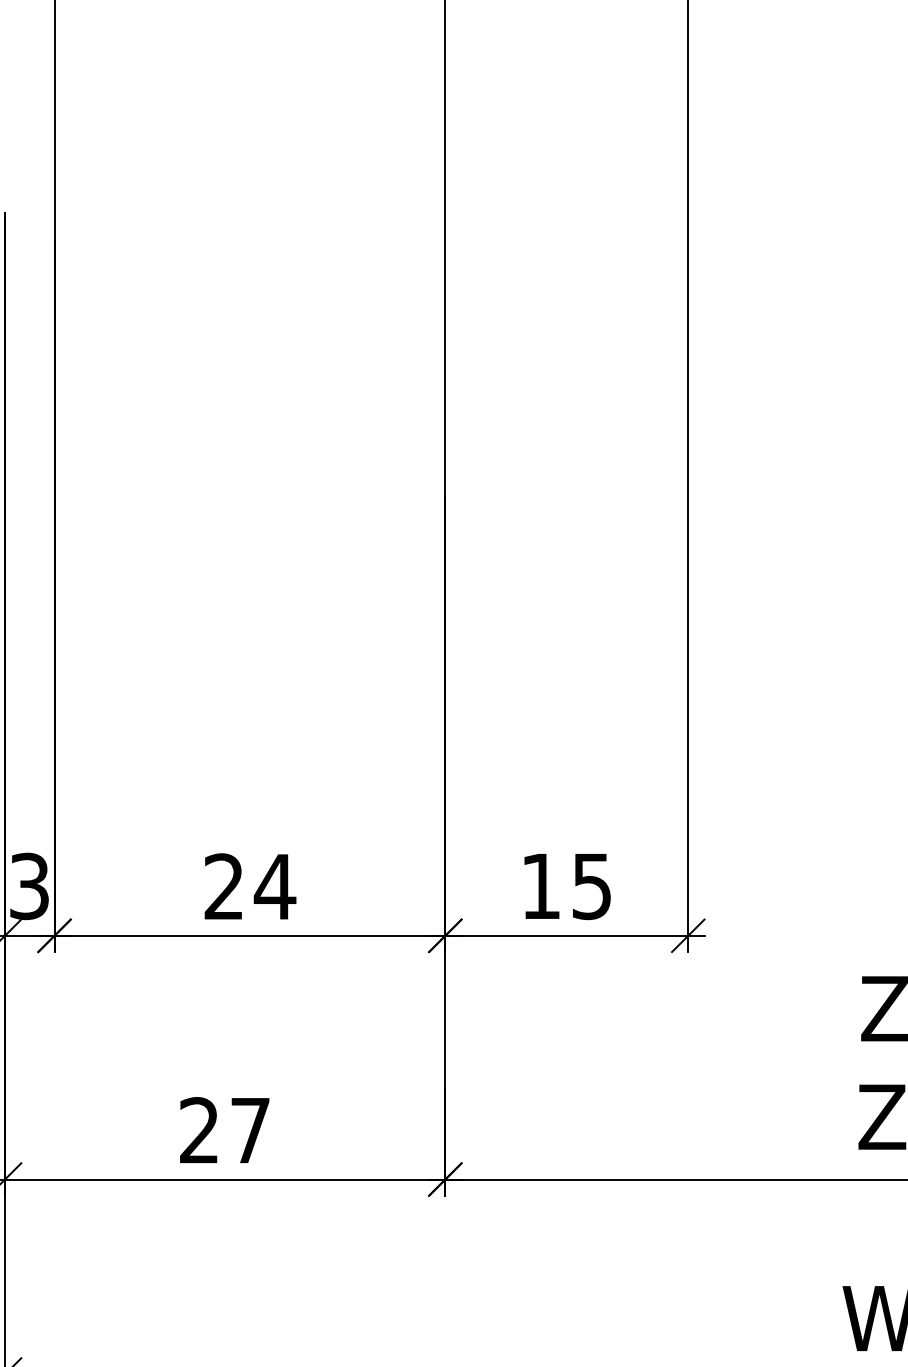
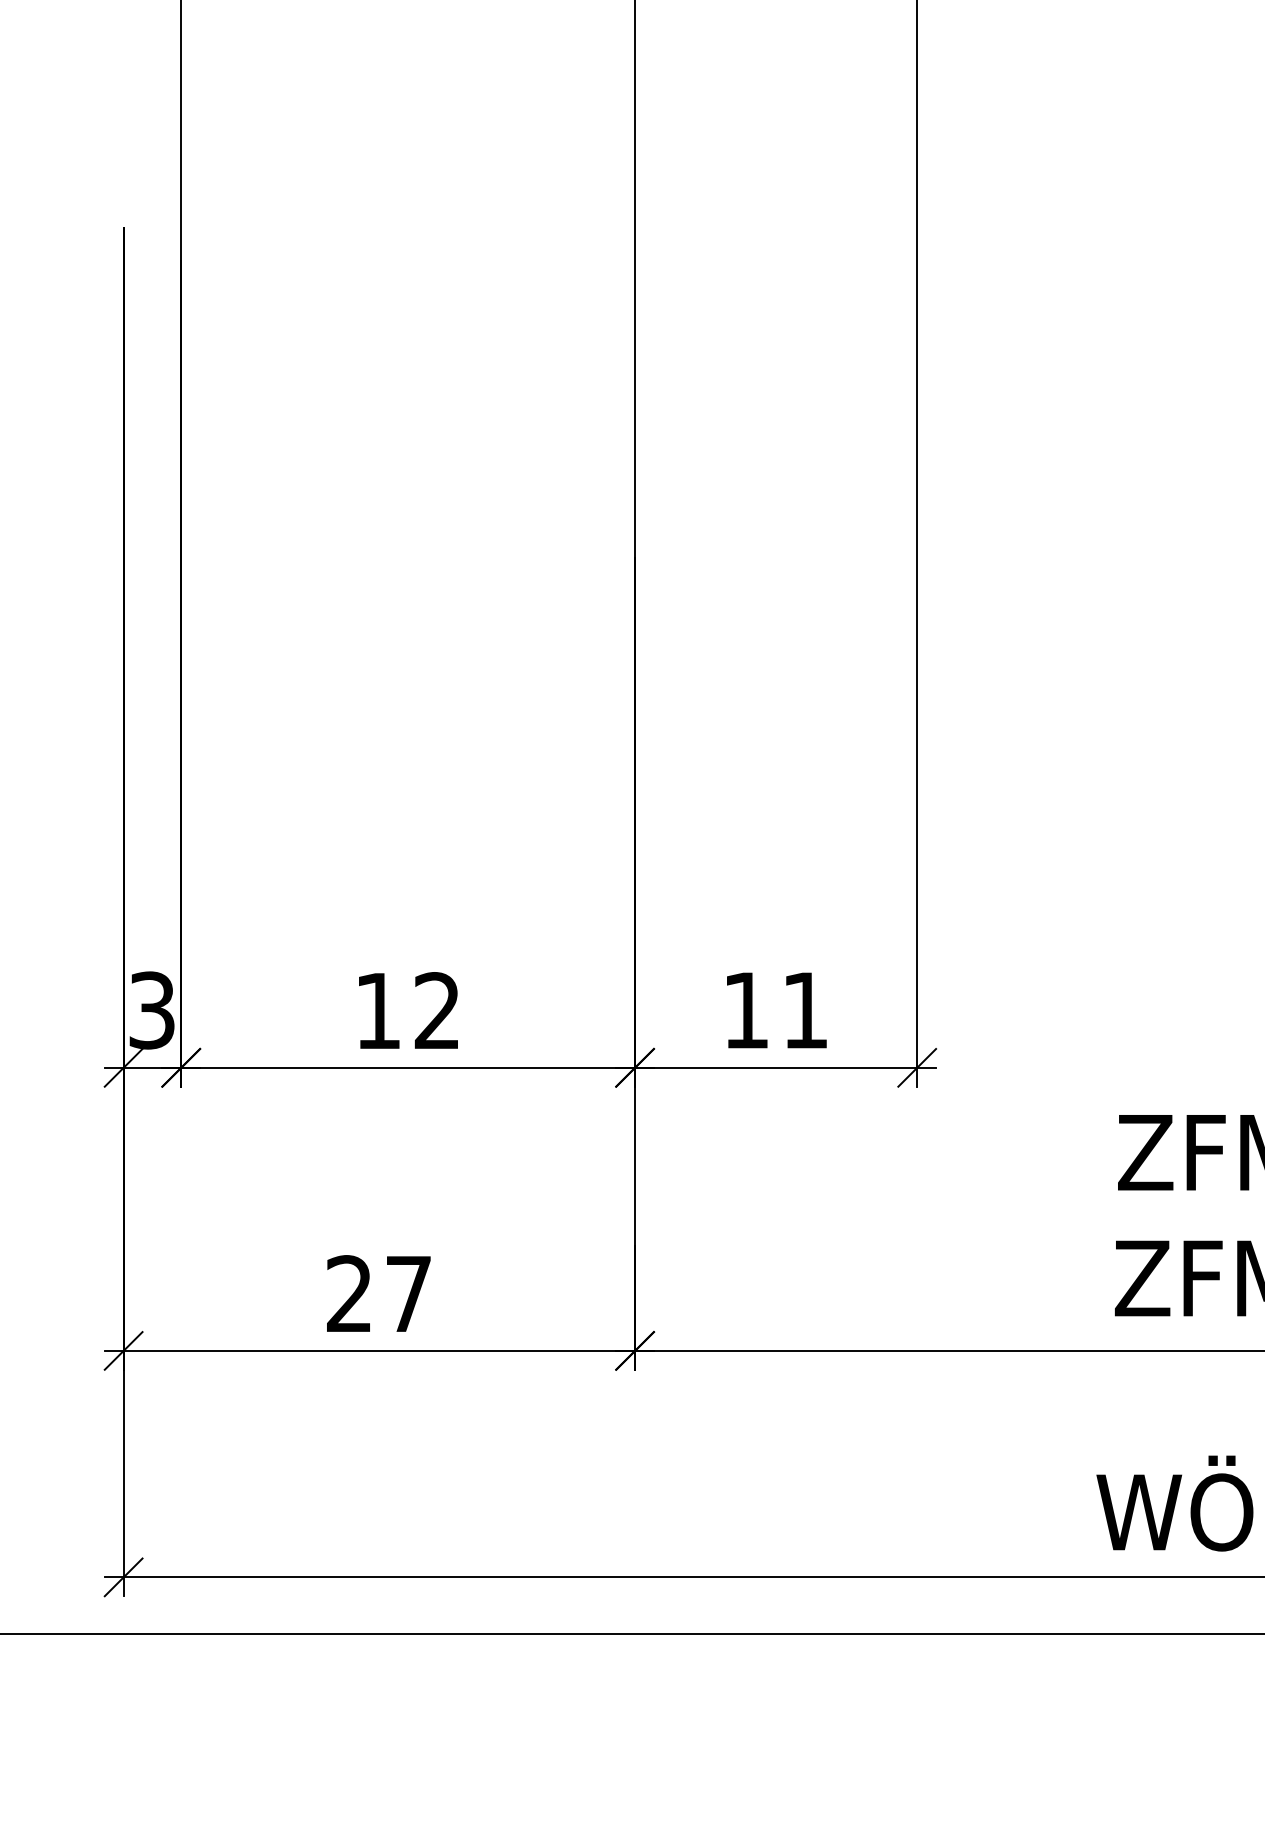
text: (250, 886) -> (408, 1010), 24 -> 12
text: (592, 886) -> (805, 1010), 15 -> 11

